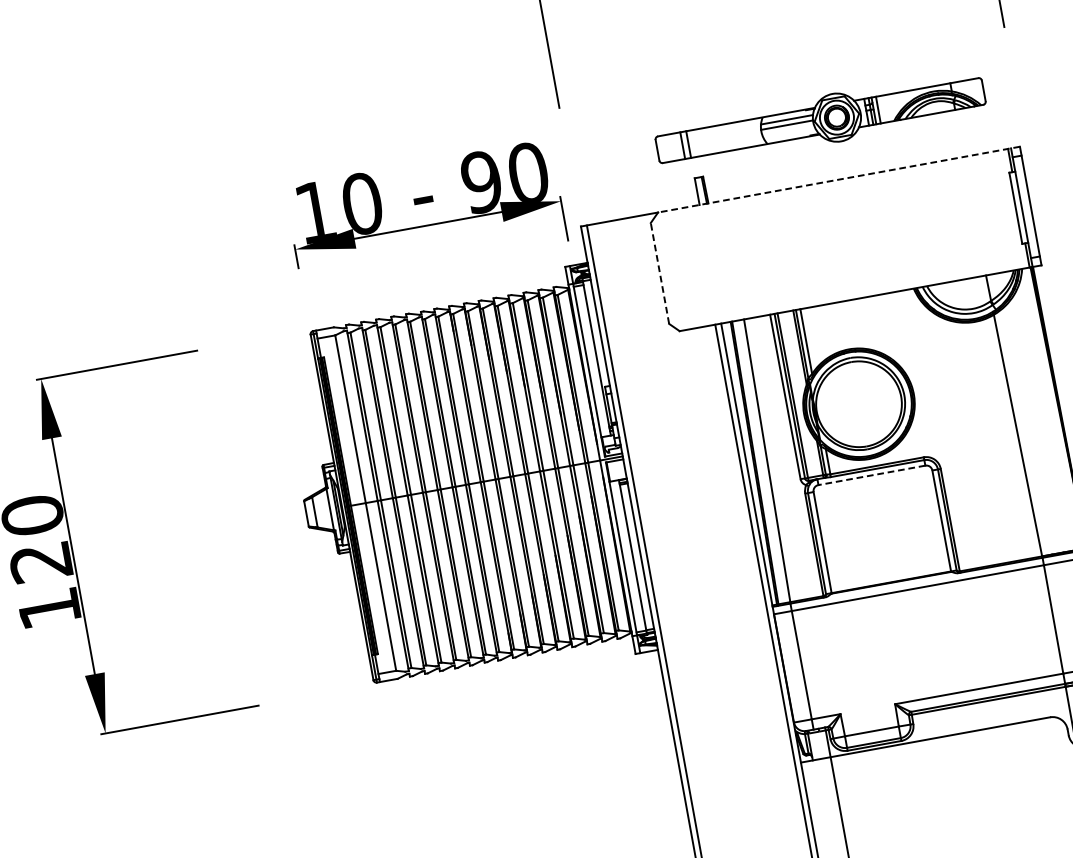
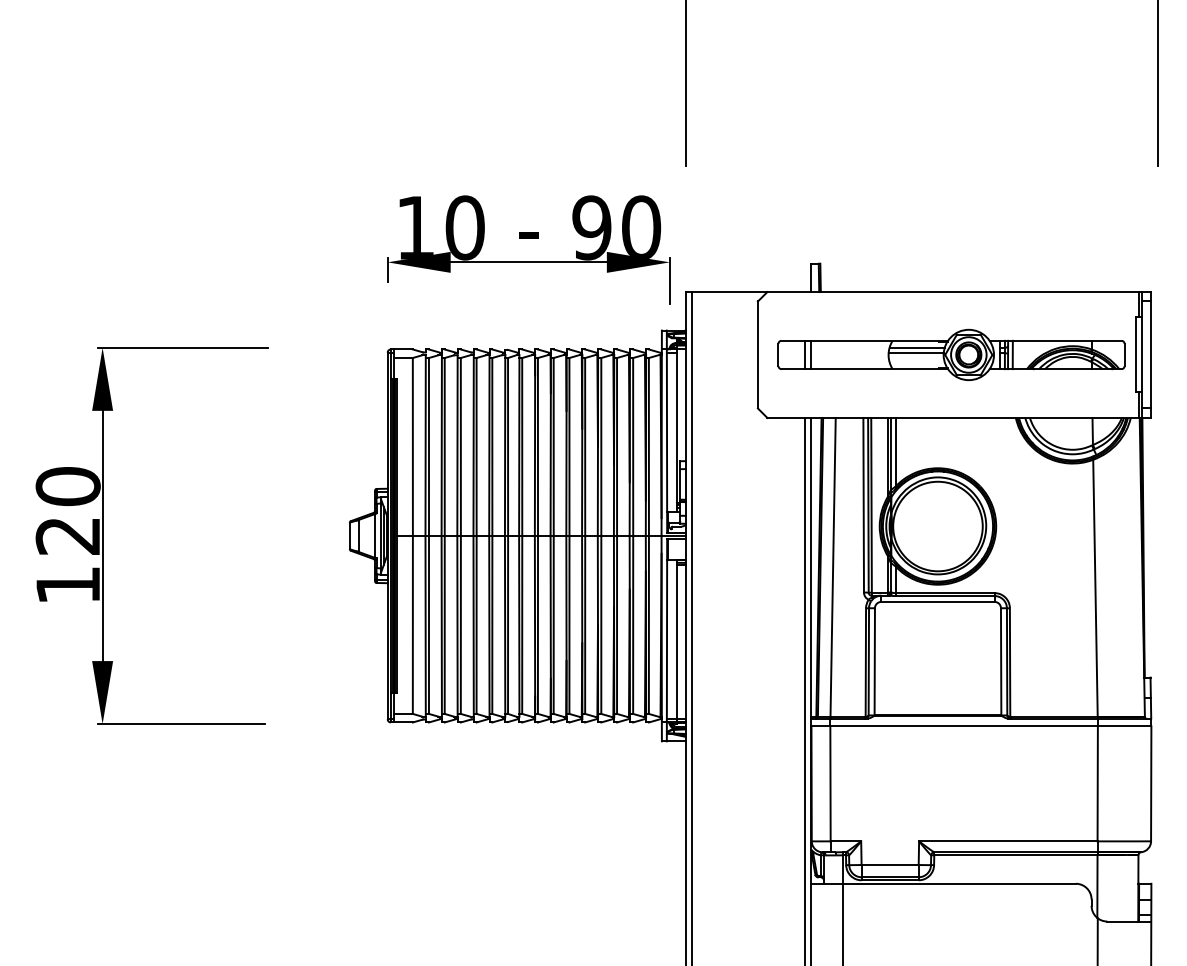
part: (820, 120) -> (951, 354), moved
line: (839, 180) -> (959, 292), dashed -> solid
line: (659, 273) -> (757, 354), dashed -> solid
line: (871, 475) -> (937, 601), dashed -> solid

